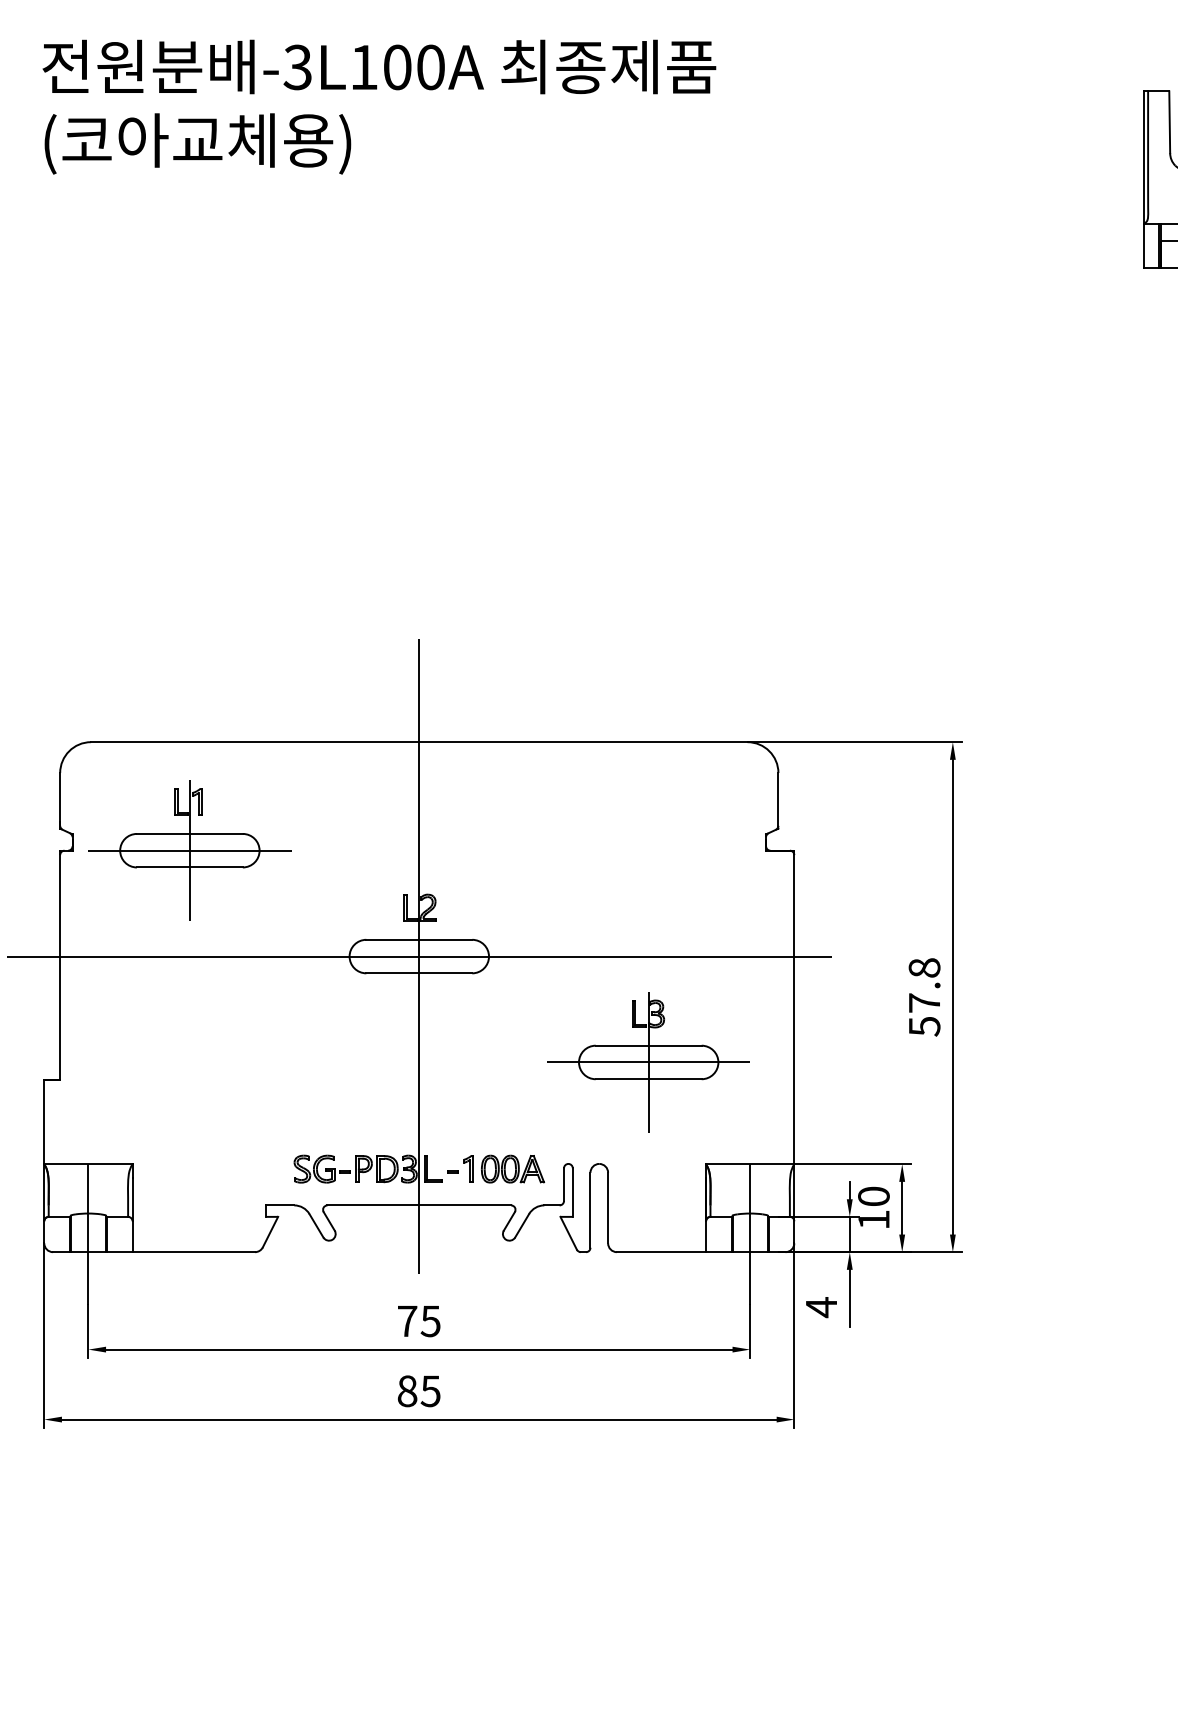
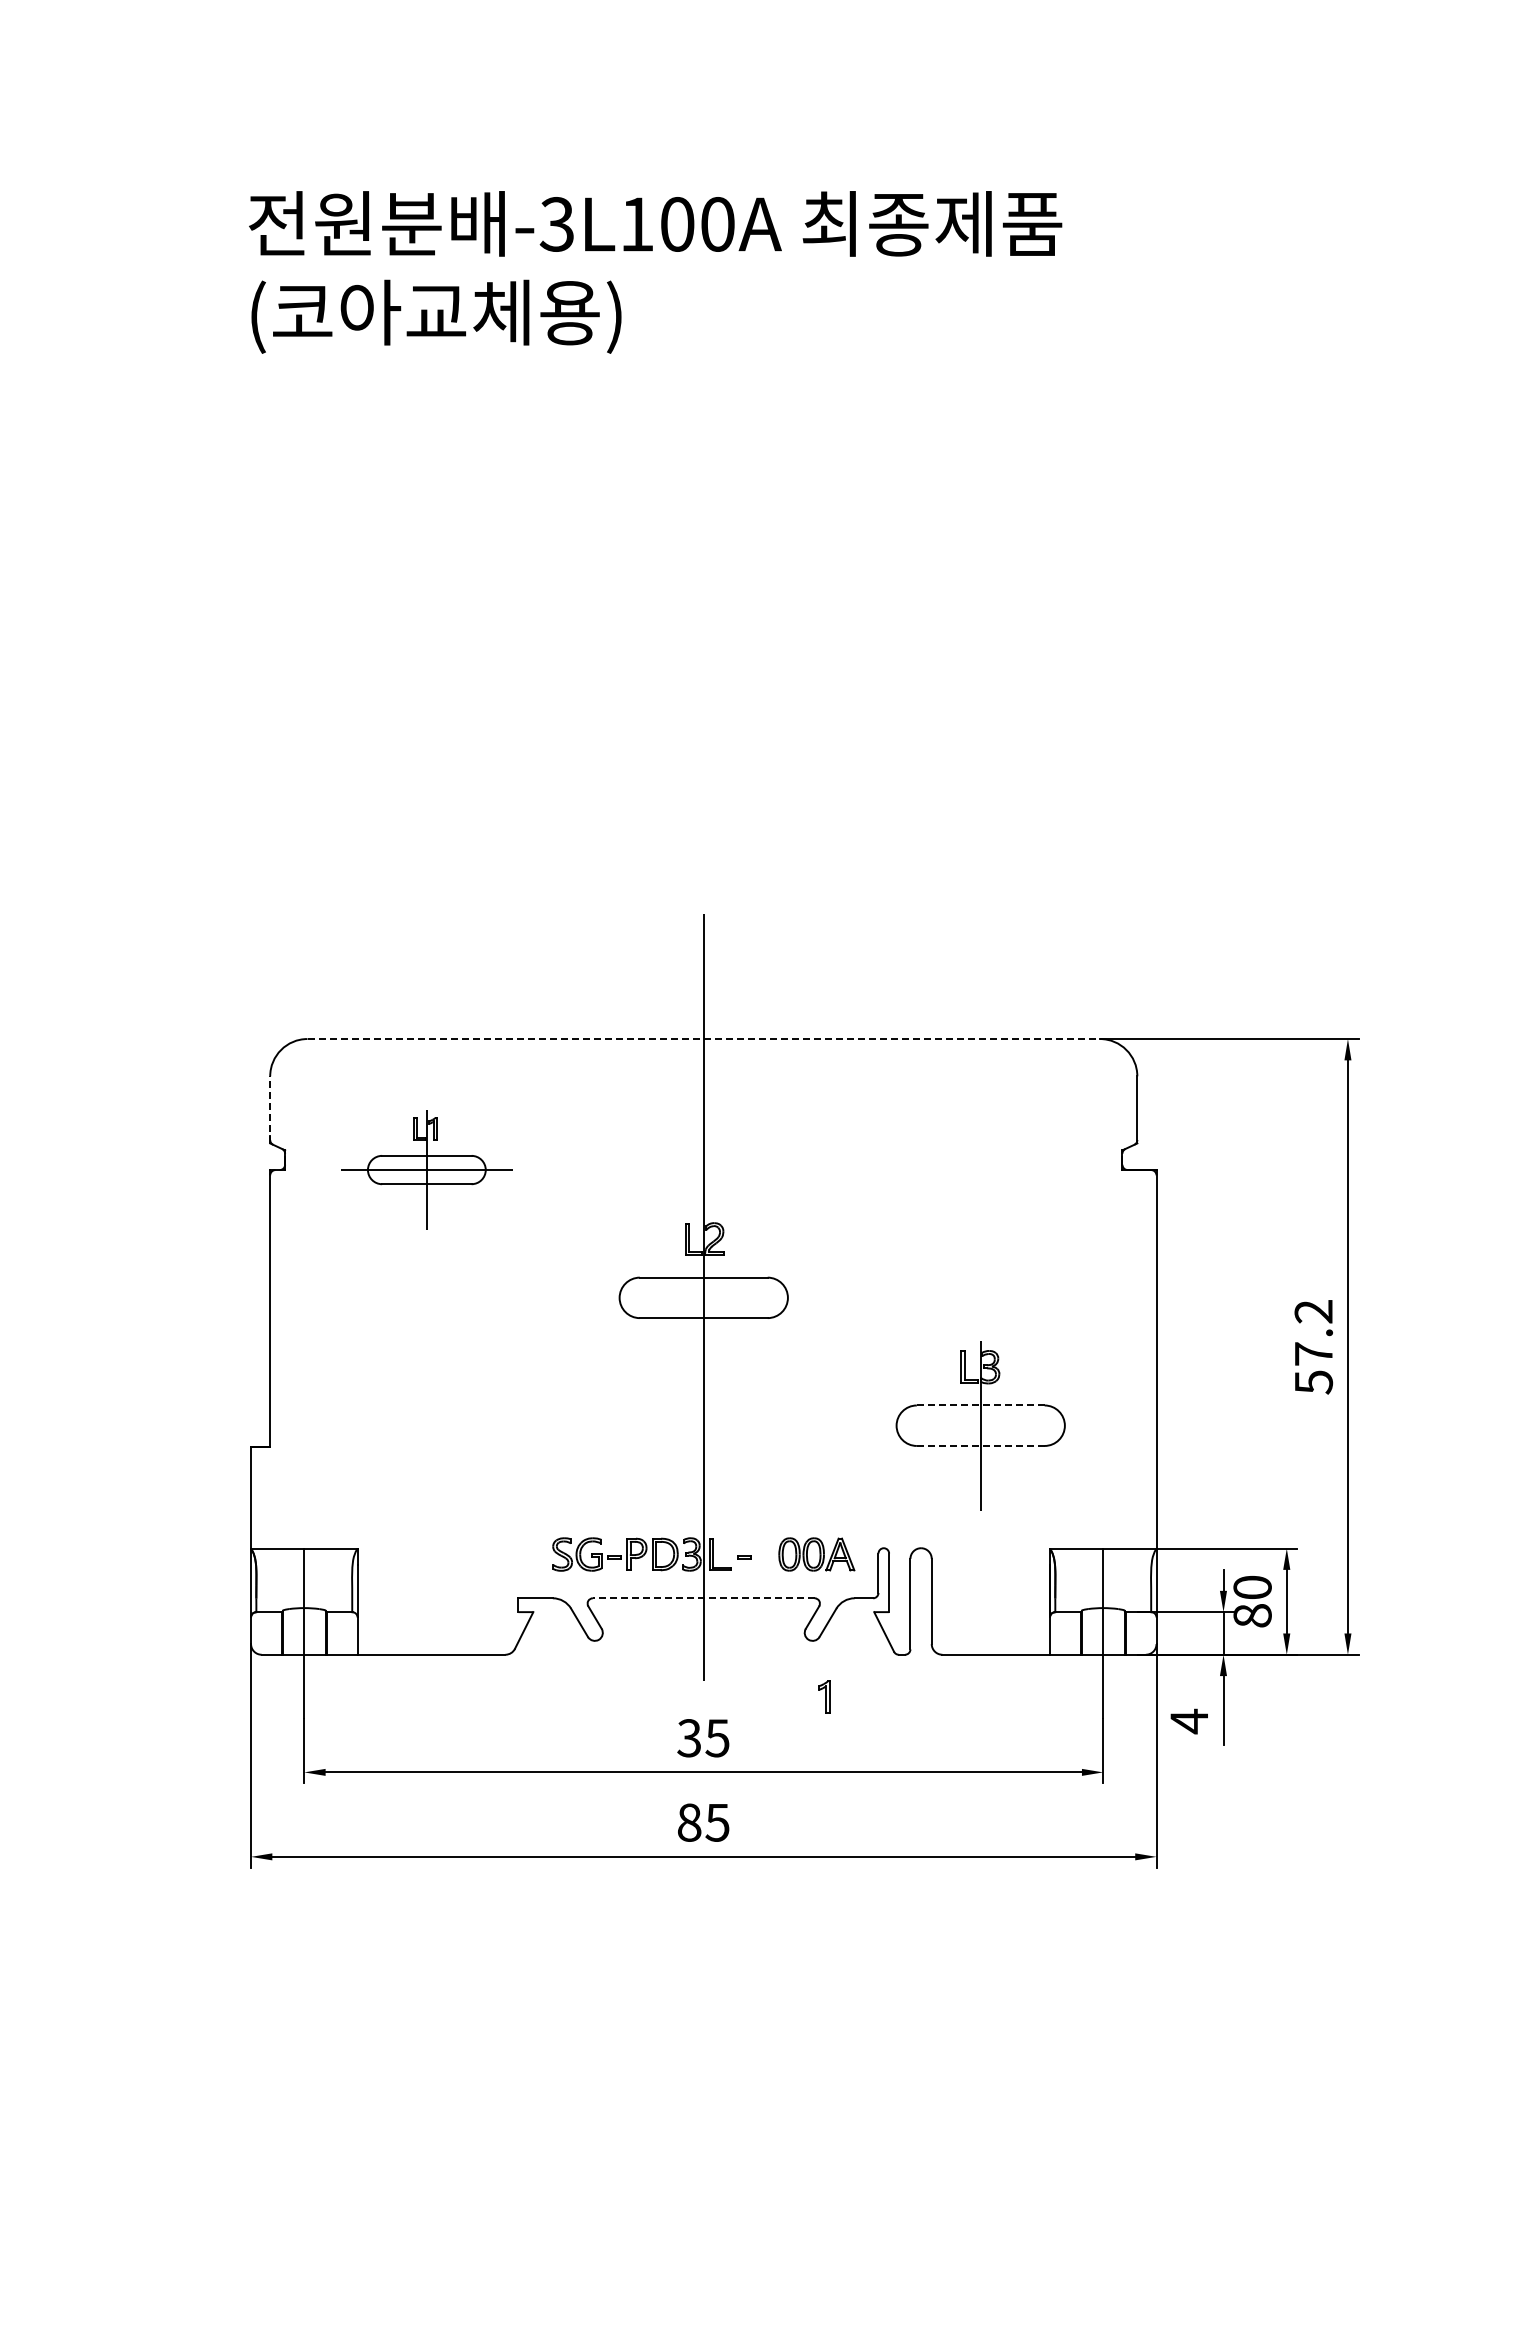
line: (419, 742) -> (704, 1039), solid -> dashed
line: (60, 800) -> (270, 1109), solid -> dashed
part: (189, 850) -> (426, 1169), size x0.7
line: (419, 956) -> (703, 1297), removed
text: (924, 967) -> (1313, 1311), 57.8 -> 57.2
line: (648, 1045) -> (980, 1405), solid -> dashed
line: (648, 1062) -> (980, 1425), removed
line: (648, 1078) -> (980, 1445), solid -> dashed
part: (468, 1168) -> (824, 1696), moved
line: (419, 1205) -> (703, 1598), solid -> dashed
text: (873, 1219) -> (1252, 1615), 10 -> 80
text: (407, 1321) -> (689, 1738), 75 -> 35

